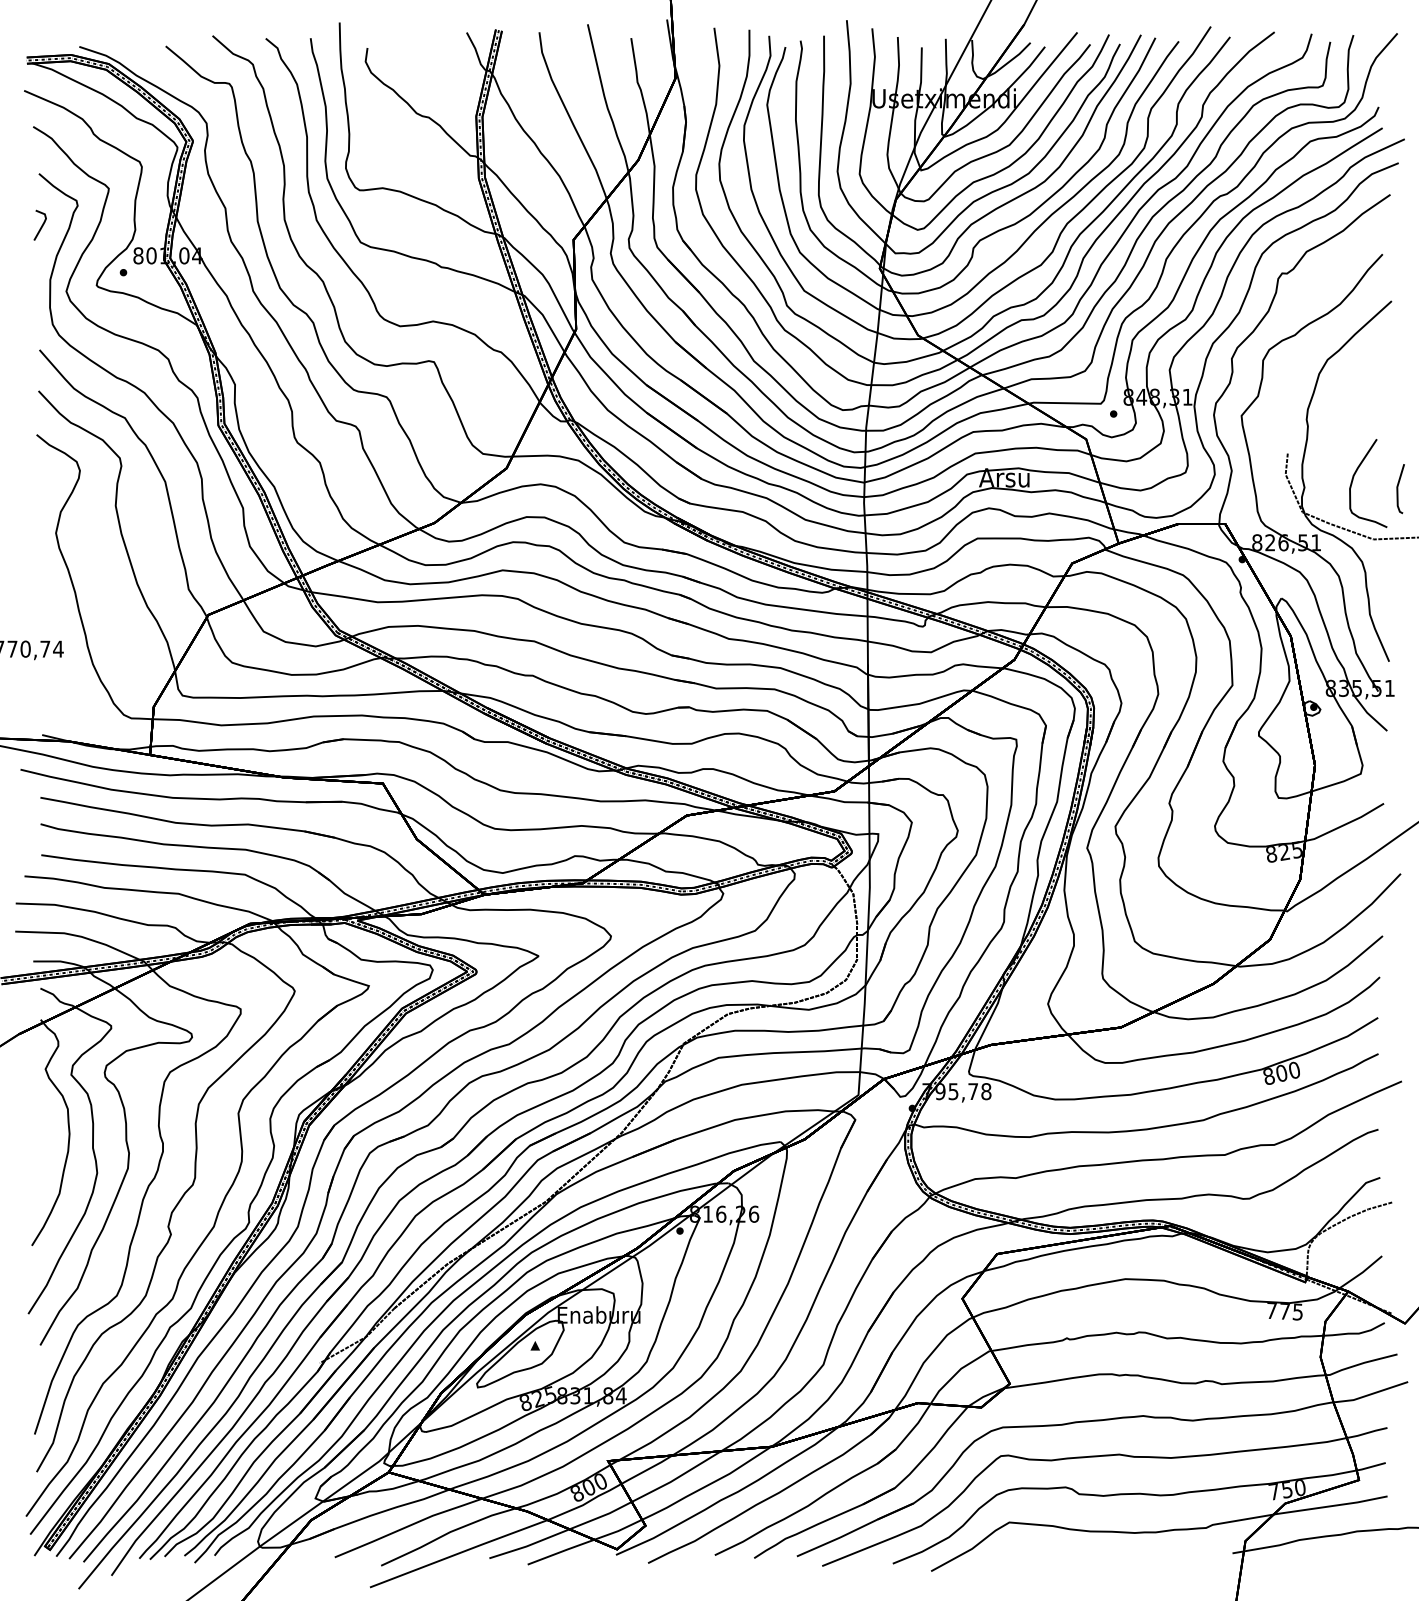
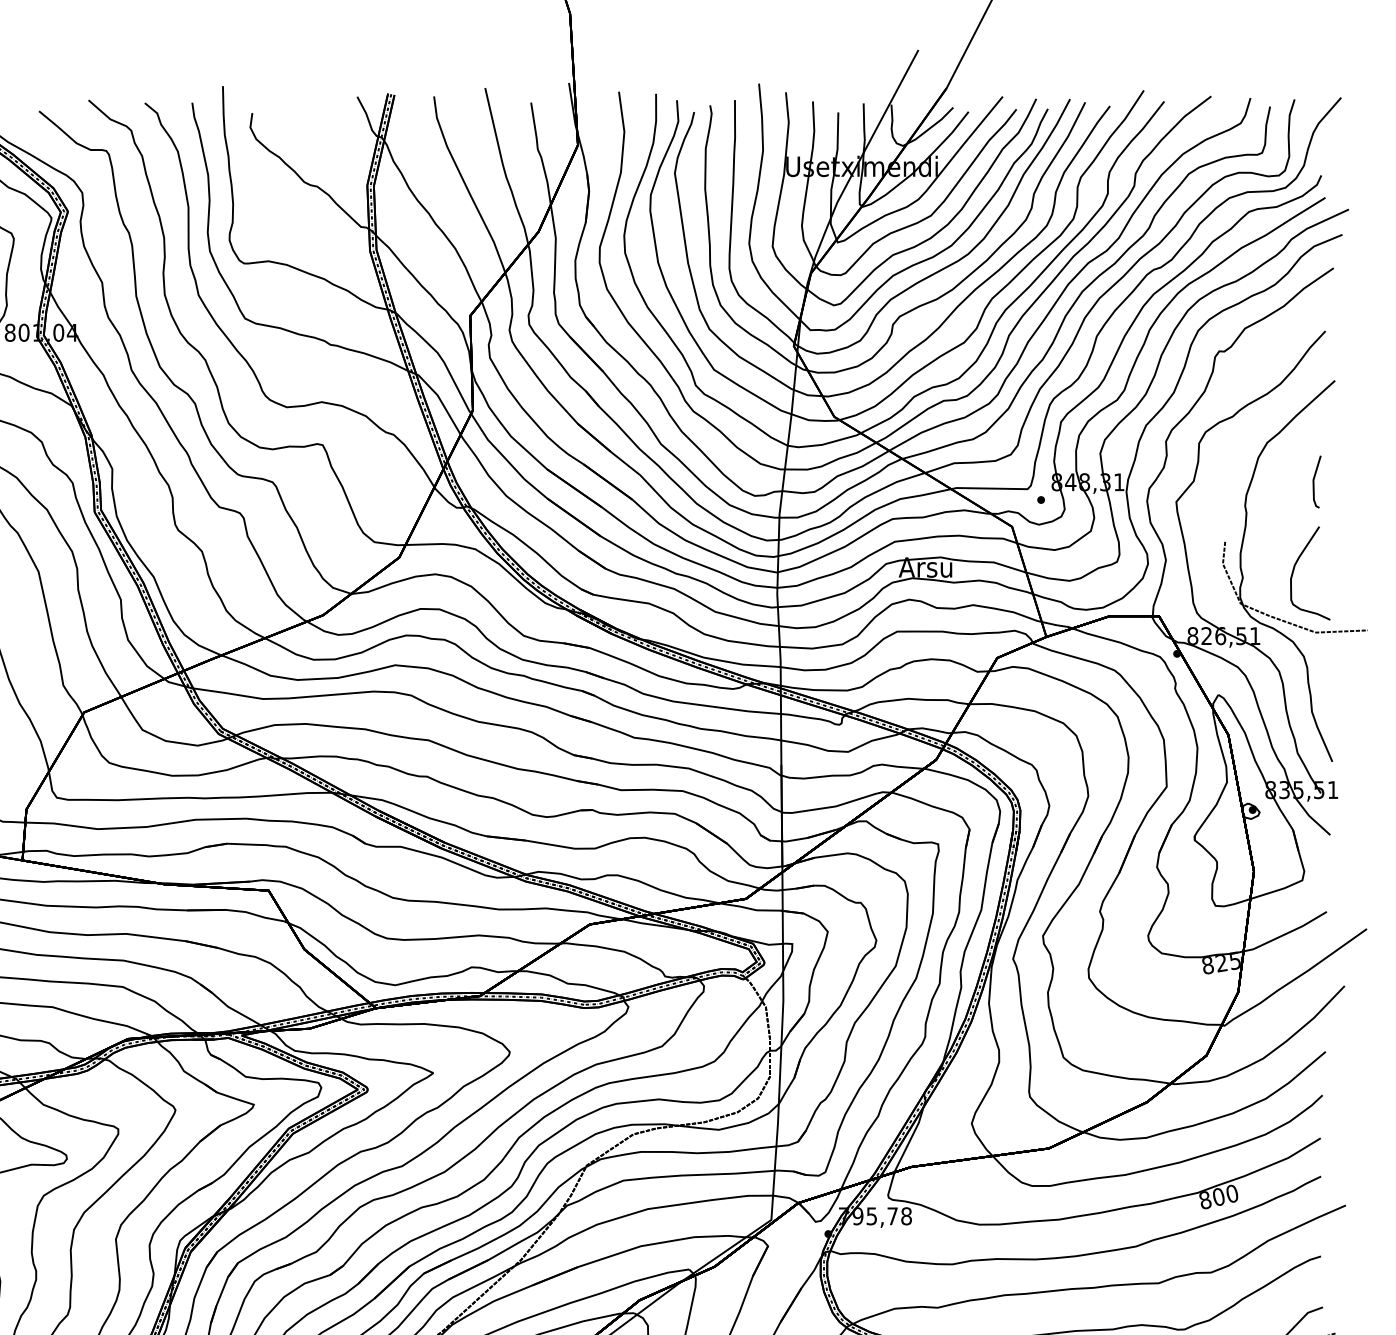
line: (1398, 489) -> (1314, 482), moved

